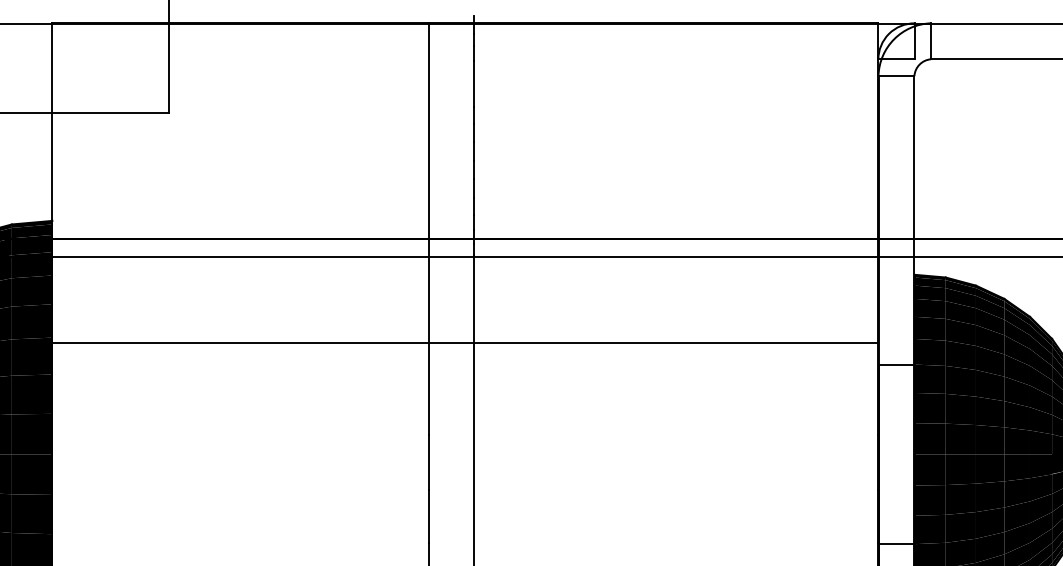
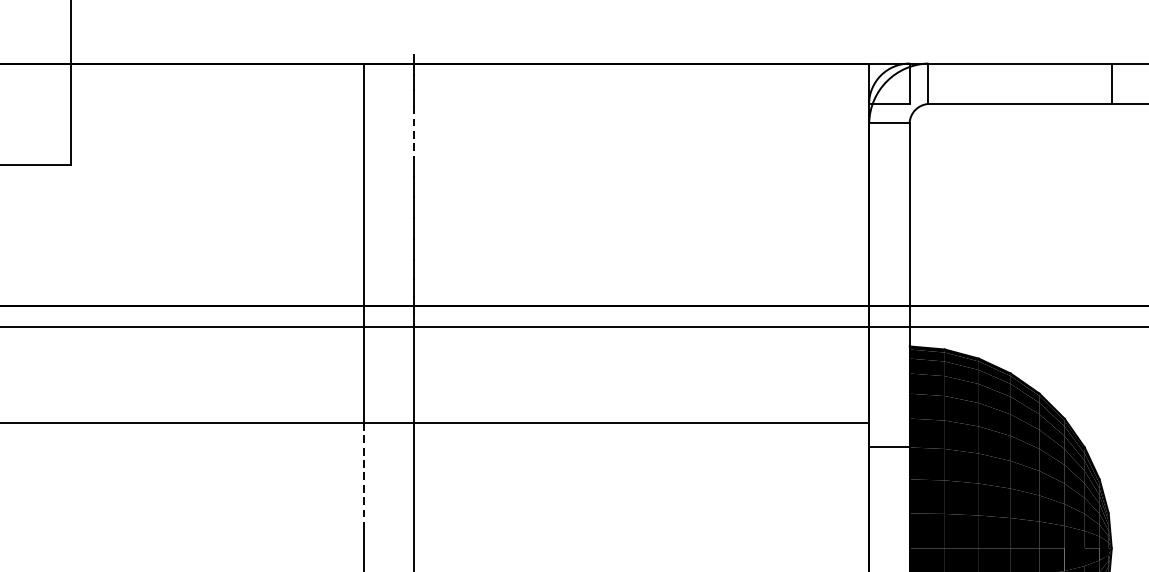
line: (474, 84) -> (414, 132), solid -> dashed
line: (429, 389) -> (364, 475), solid -> dashed

